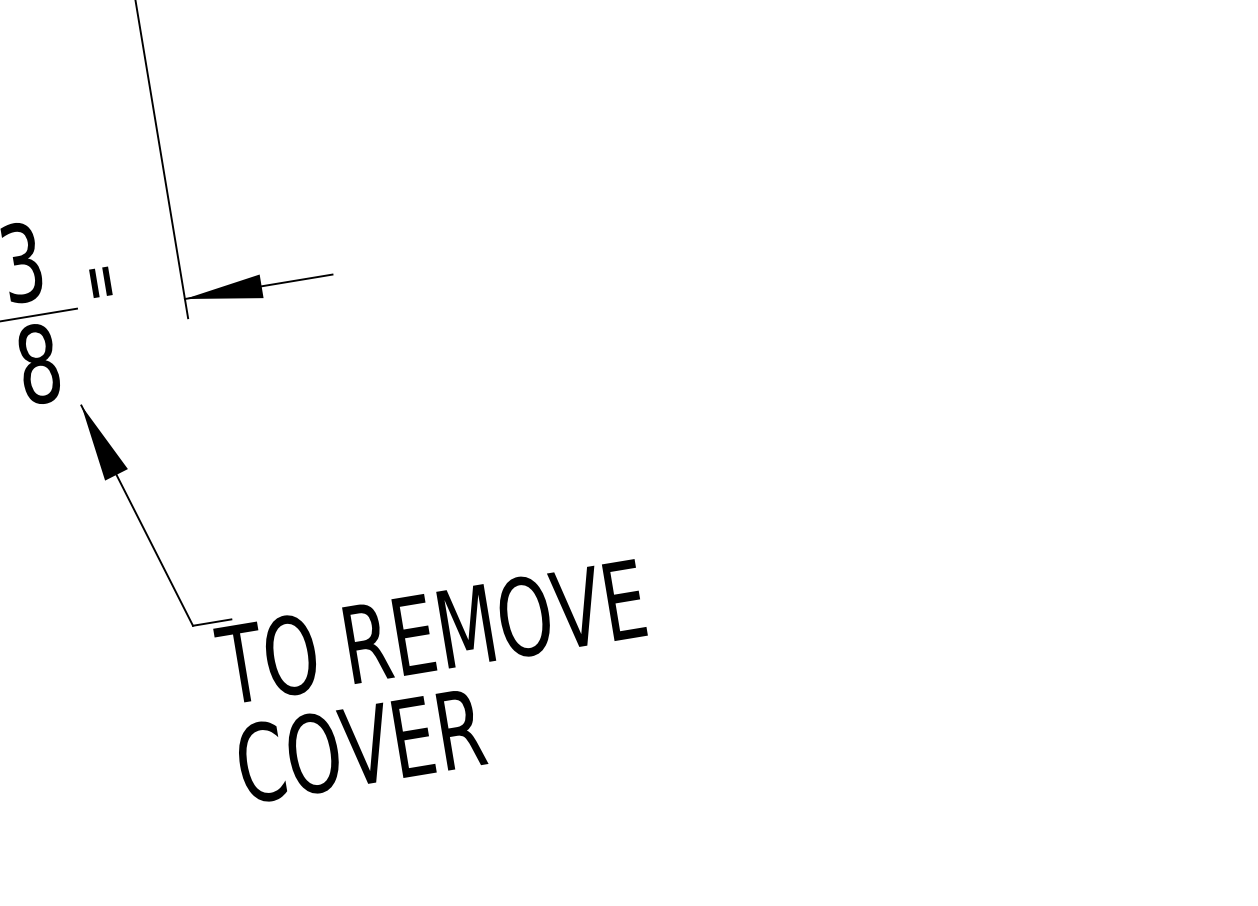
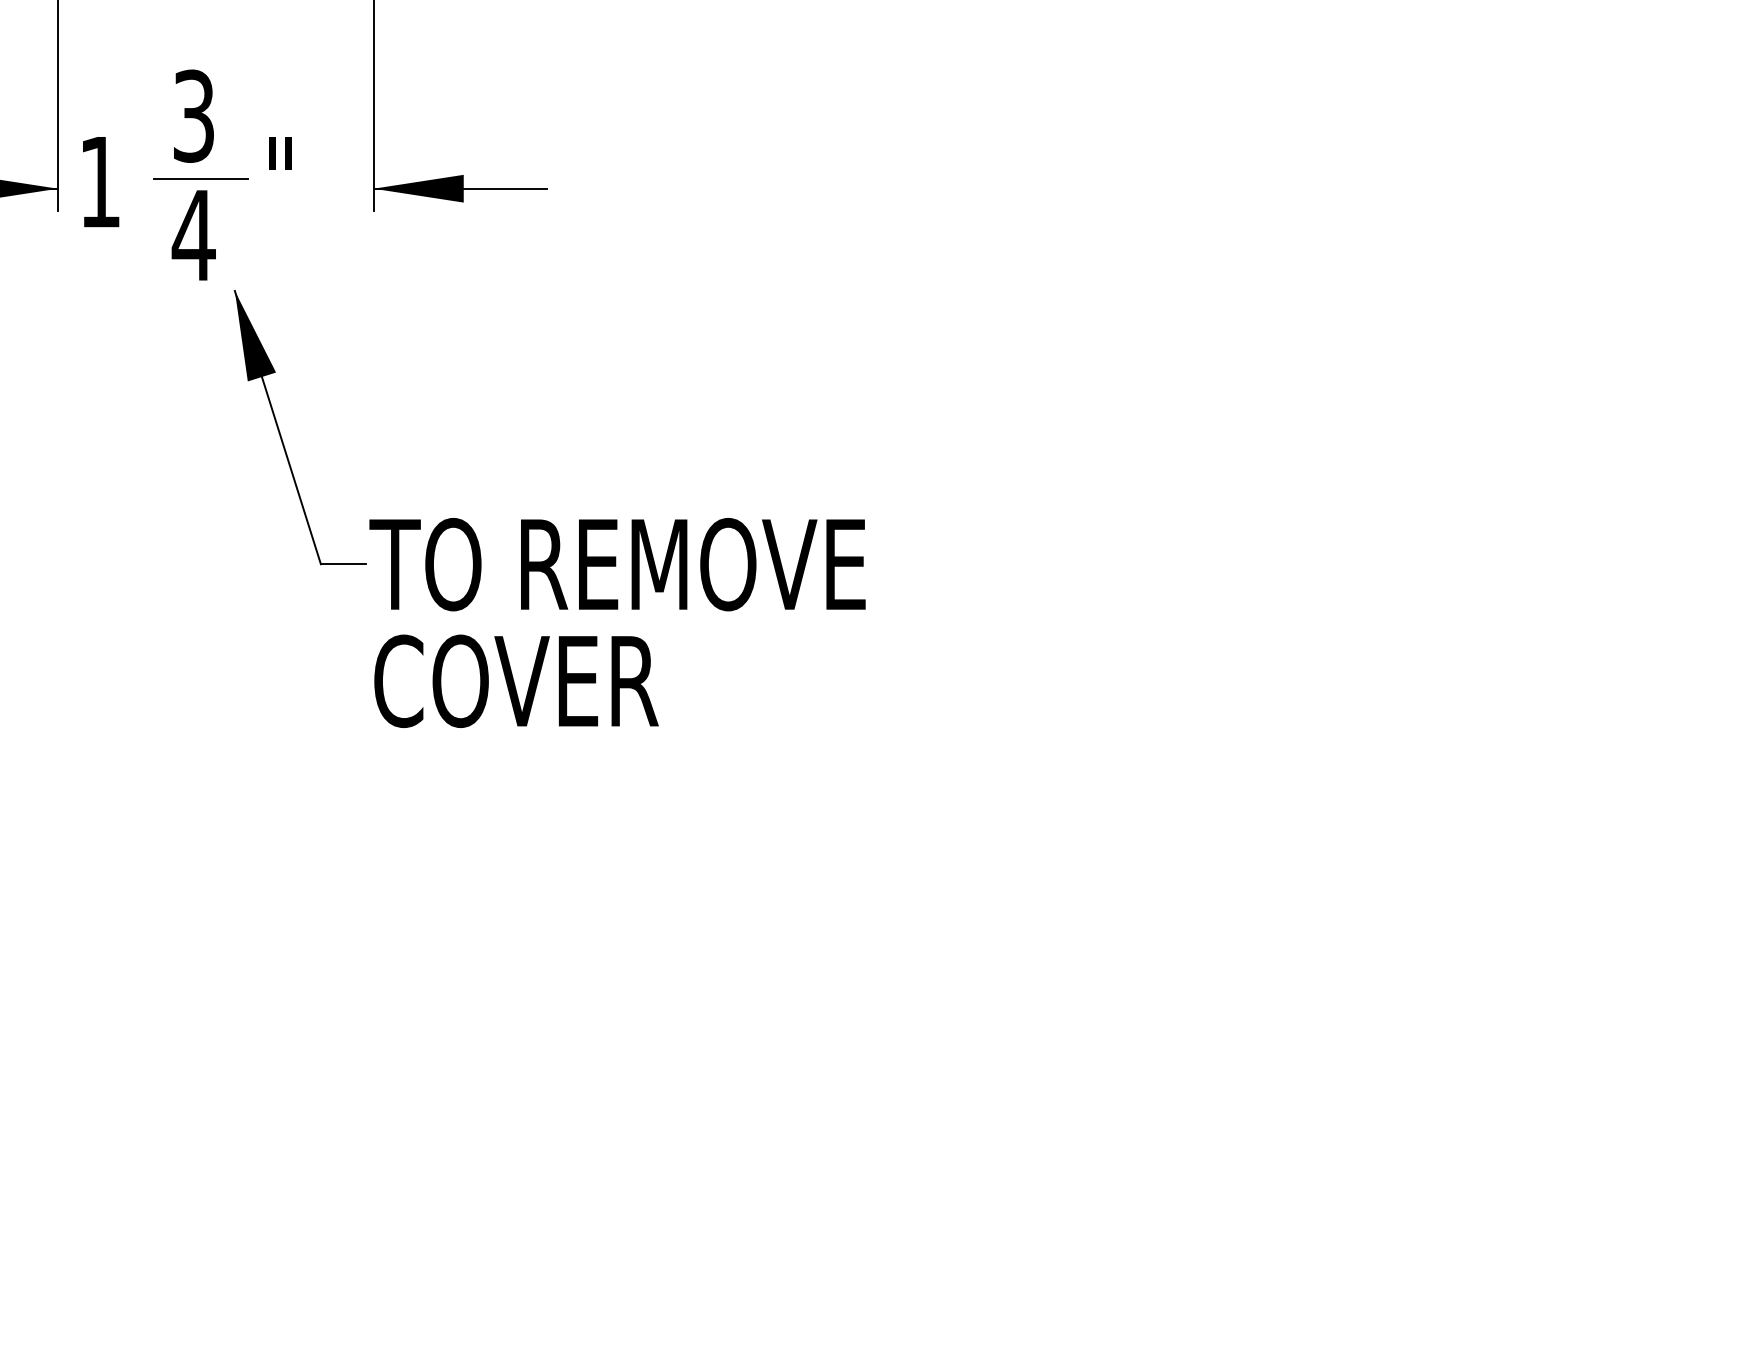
text: (38, 364) -> (193, 235), 8 -> 4
text: (438, 681) -> (617, 622), moved

